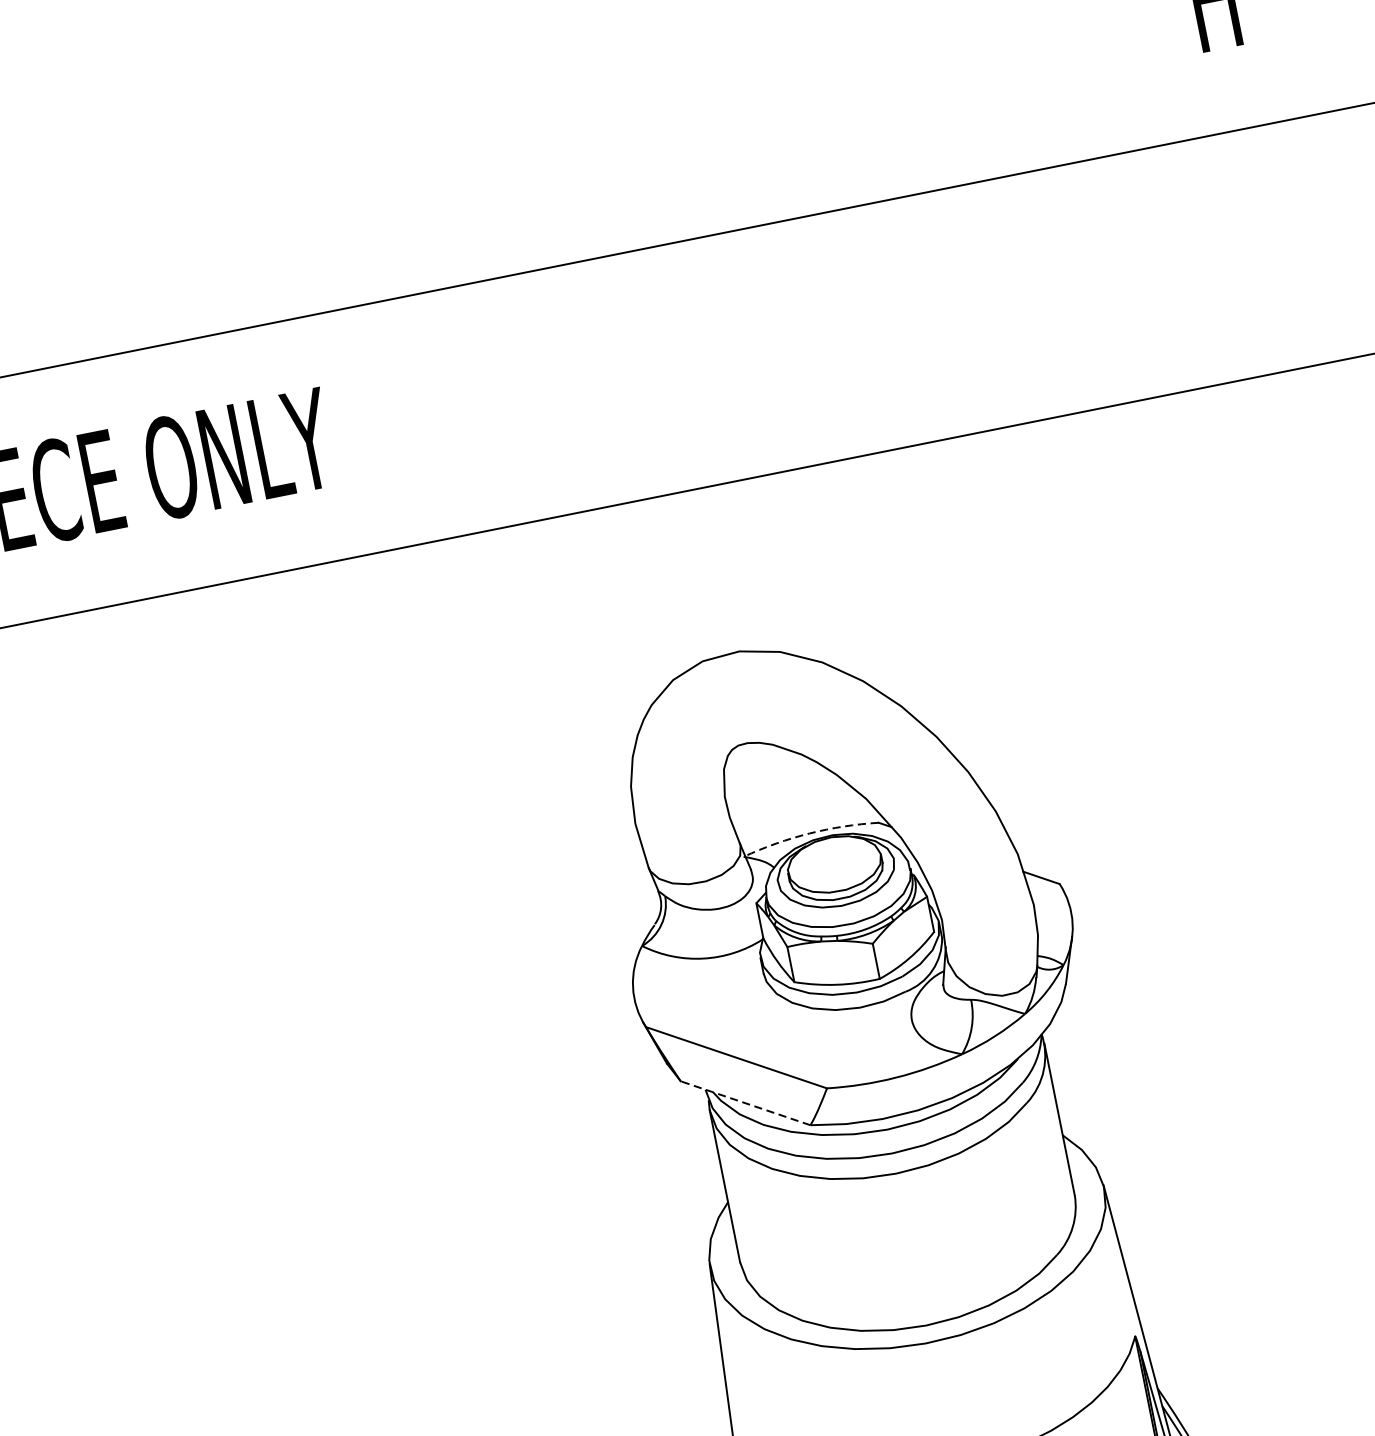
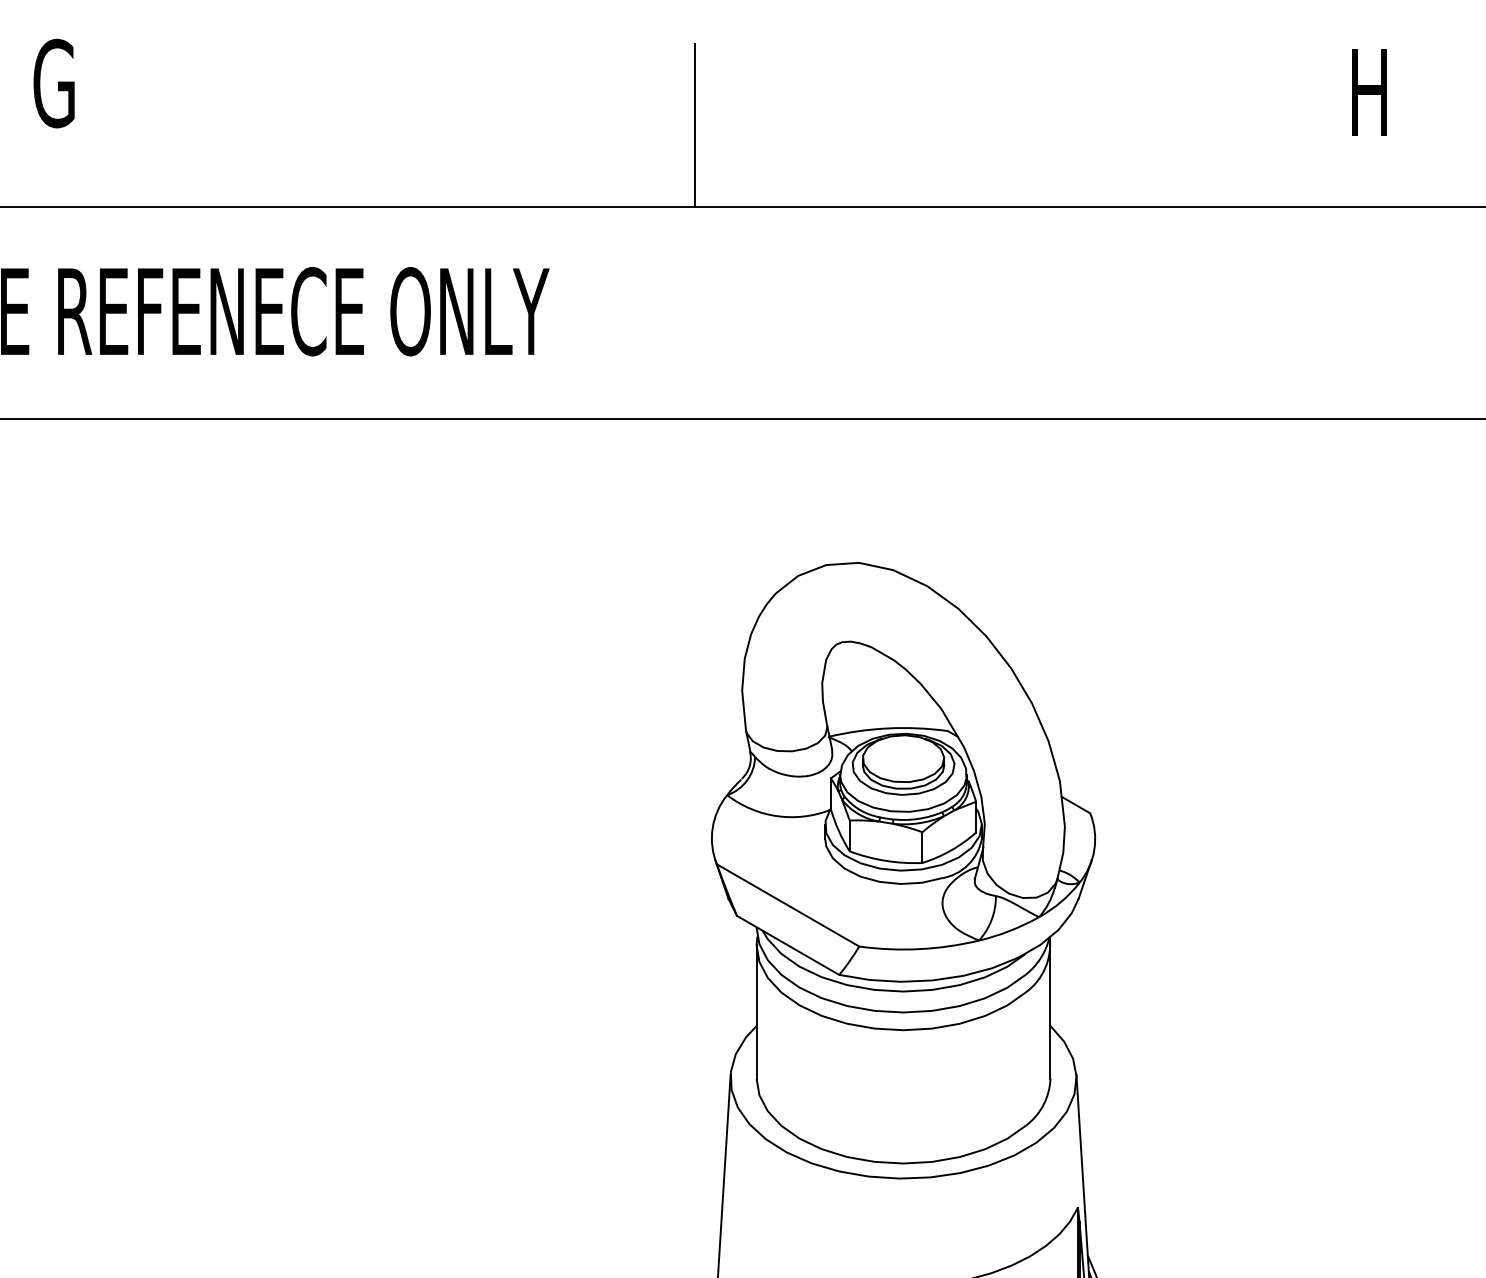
line: (452, 189) -> (694, 124), added
arc: (809, 833) -> (887, 728), dashed -> solid
line: (746, 1103) -> (788, 945), dashed -> solid

